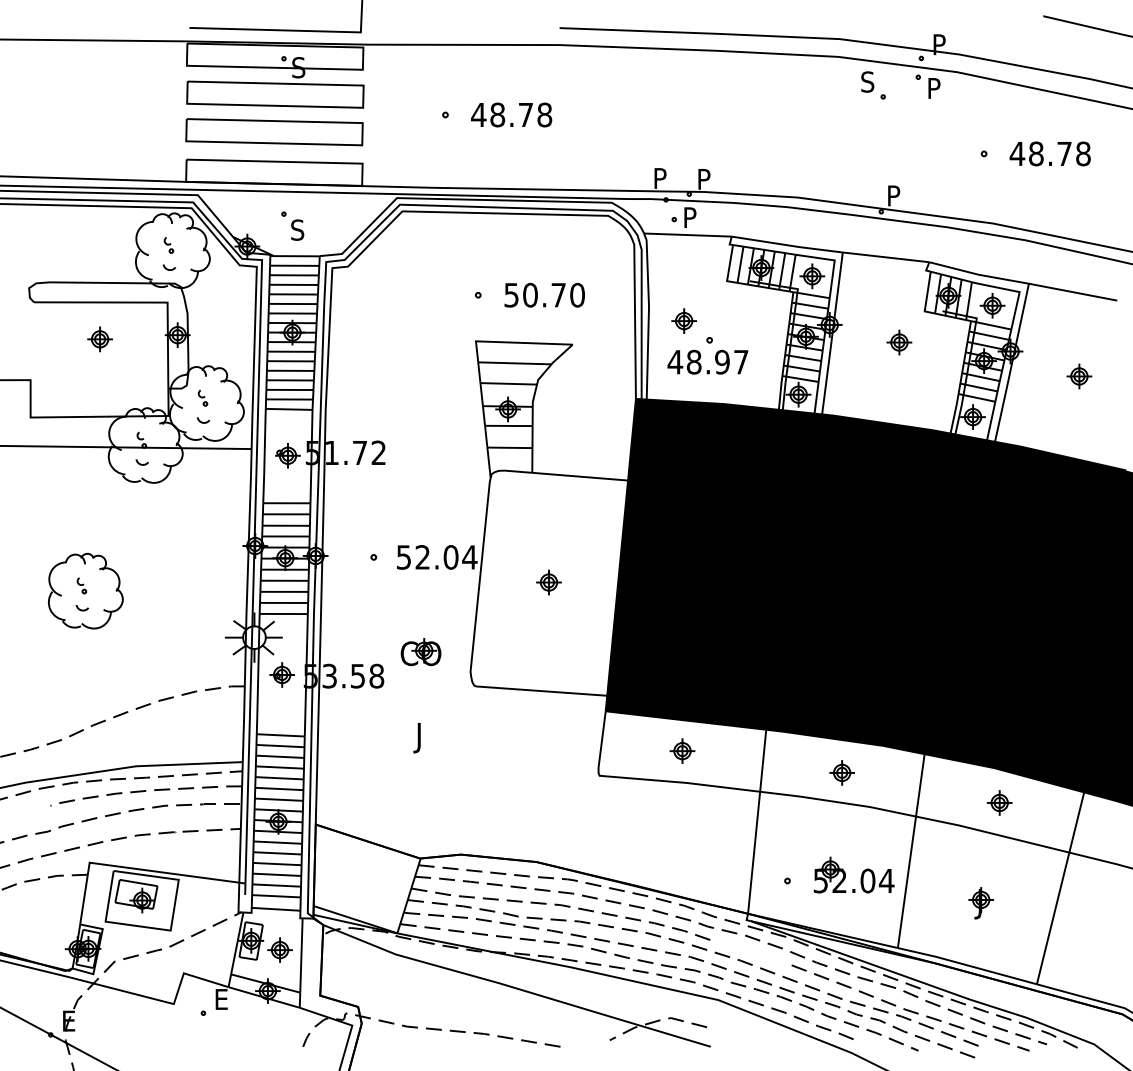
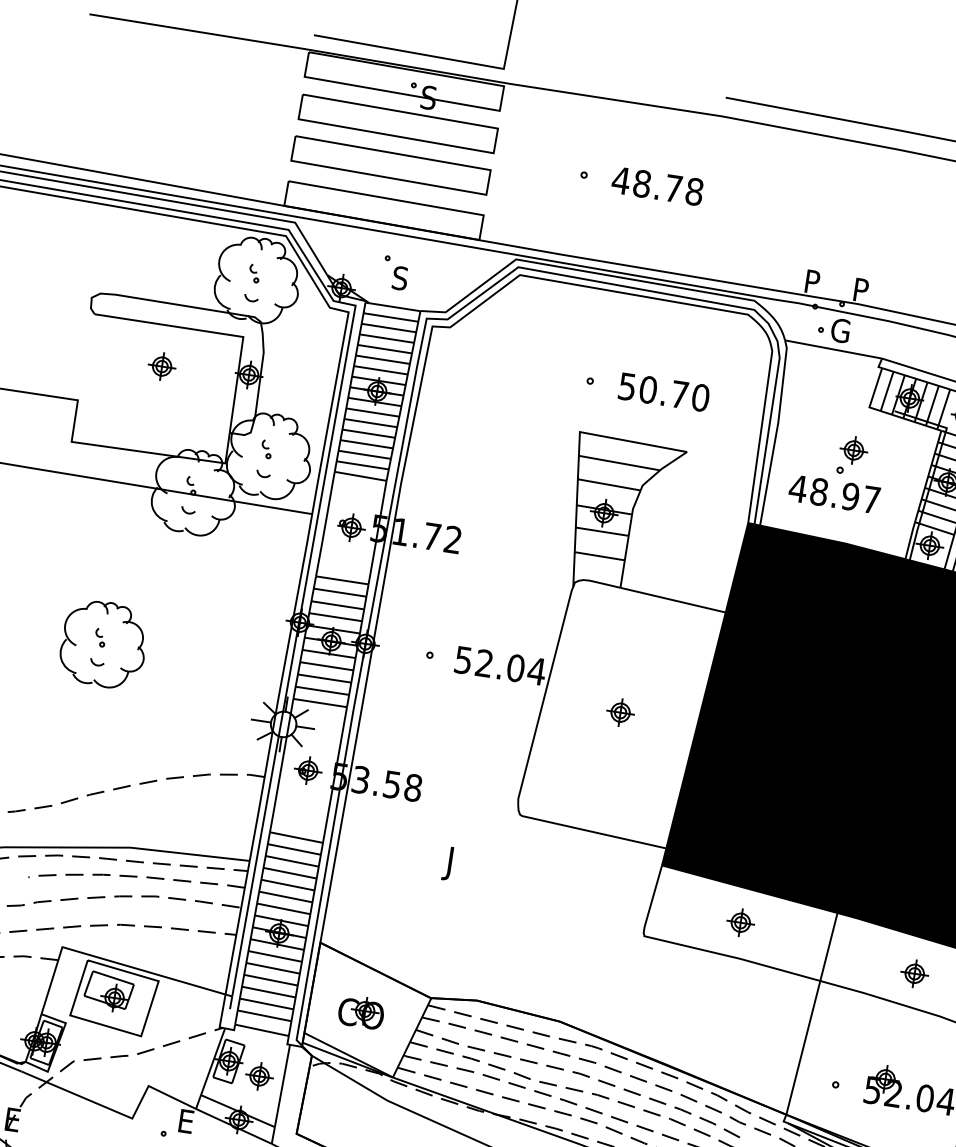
text: (691, 217) -> (840, 330), P -> G
part: (683, 320) -> (853, 449), moved
part: (420, 652) -> (360, 1012), moved

